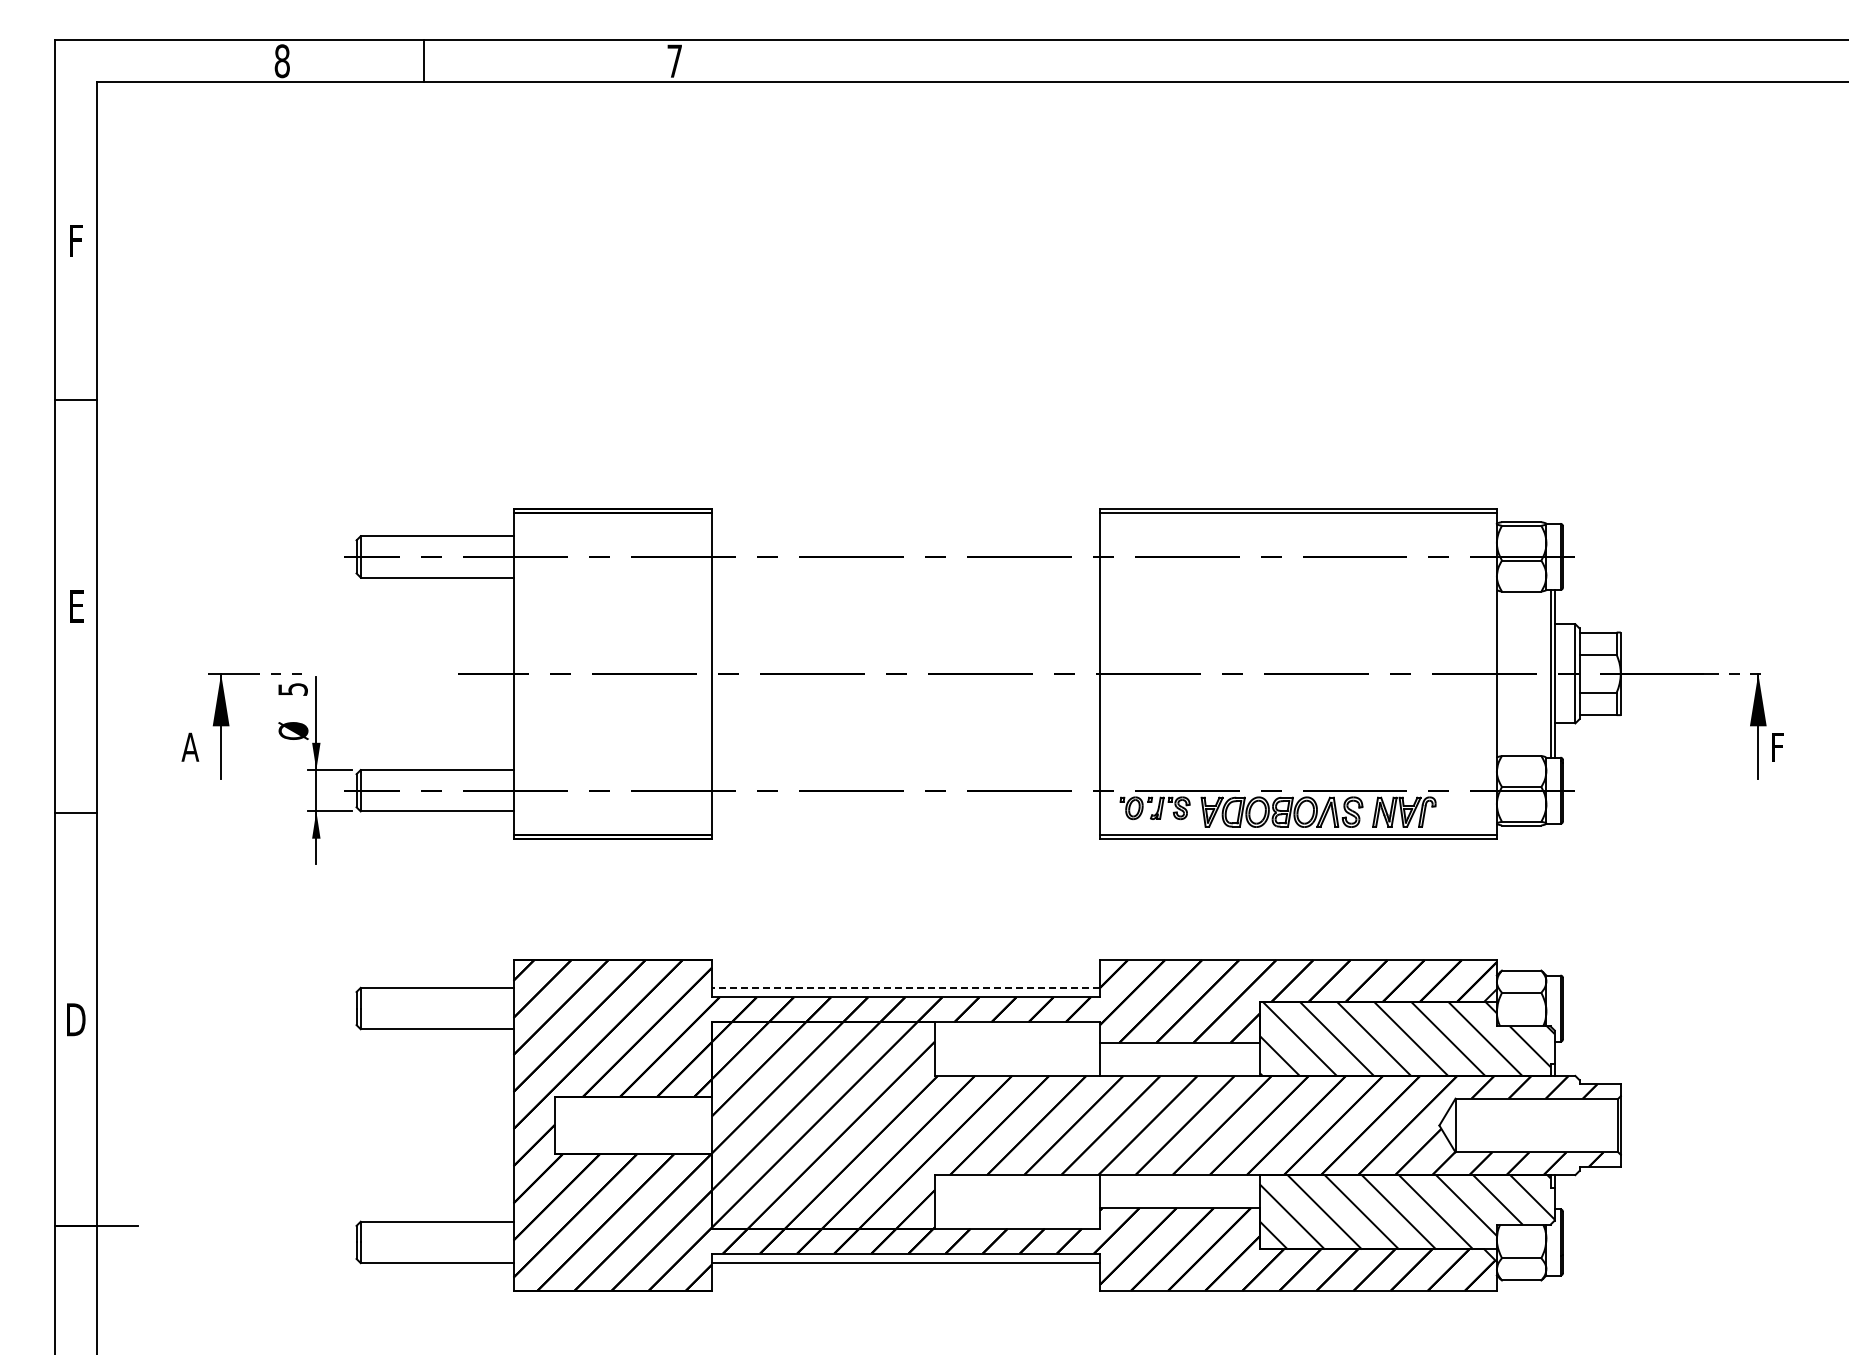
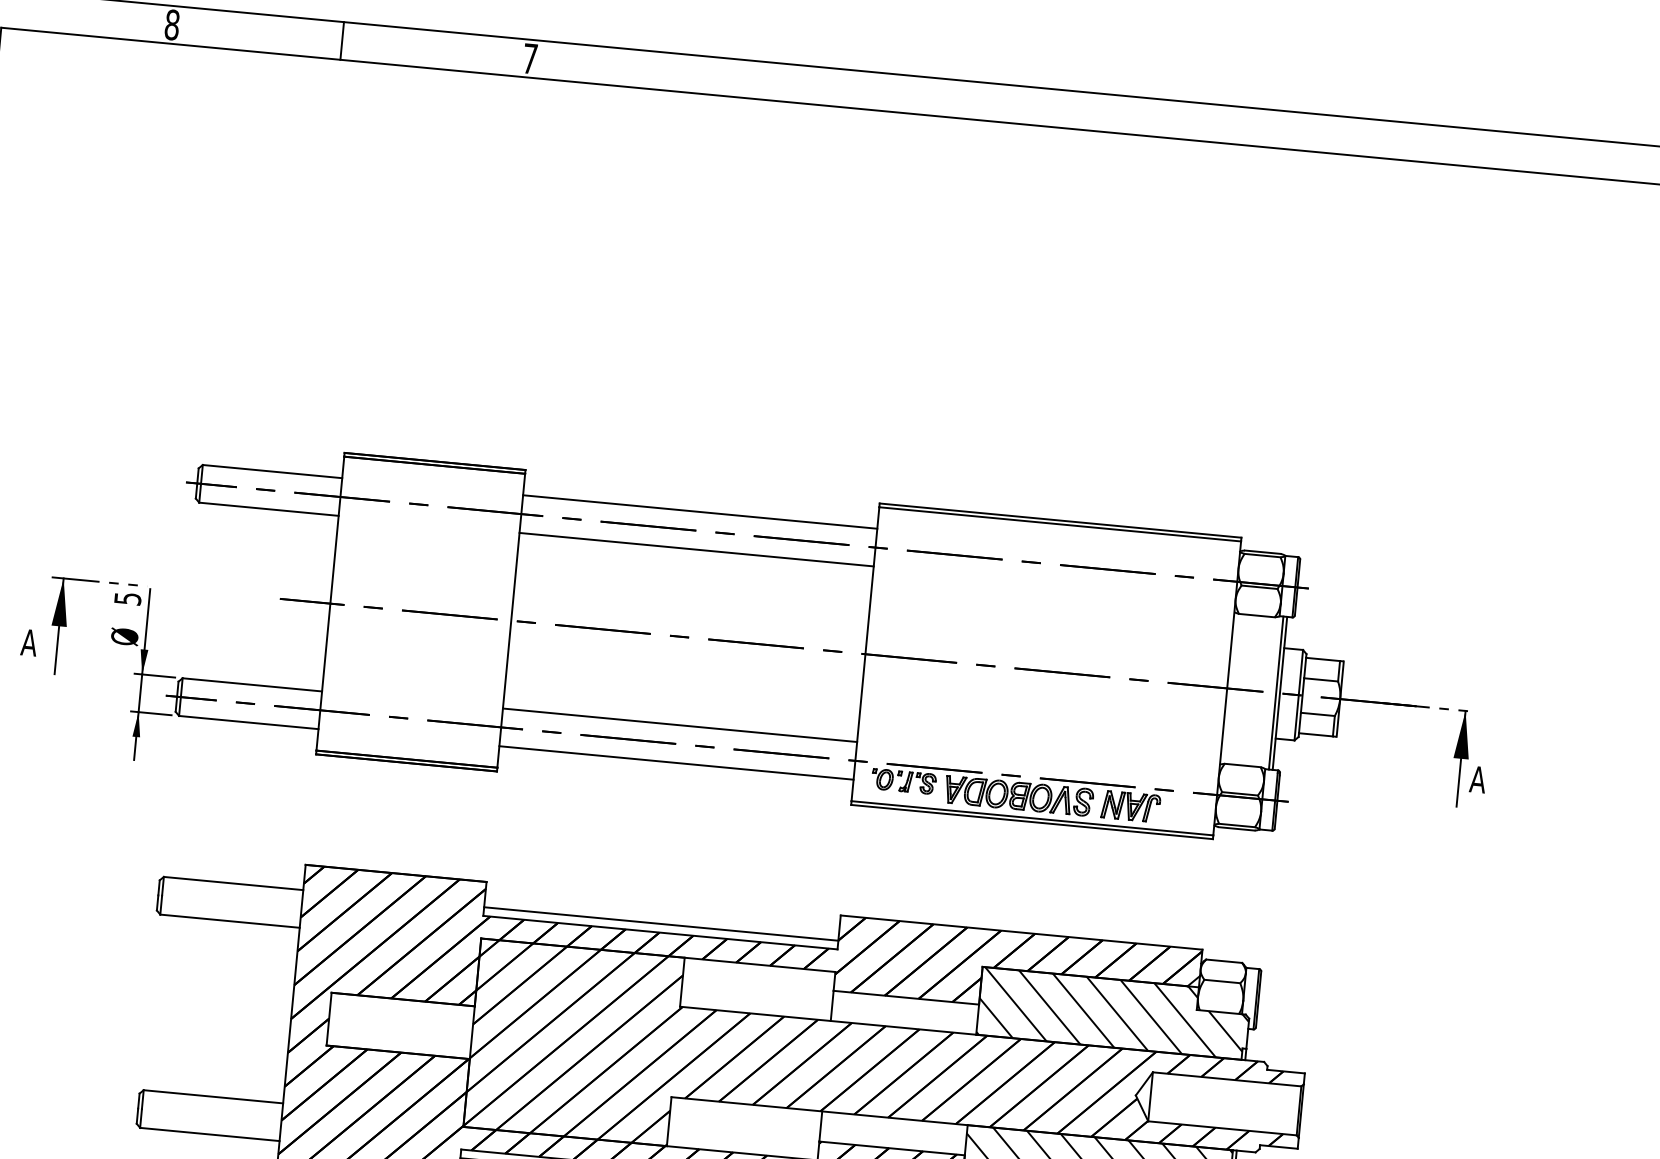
line: (423, 60) -> (342, 40), moved
line: (905, 536) -> (699, 512), added
line: (905, 577) -> (696, 549), added
text: (1778, 746) -> (1477, 778), F -> A
line: (905, 770) -> (679, 725), added
line: (905, 811) -> (675, 763), added
line: (905, 987) -> (660, 923), dashed -> solid

